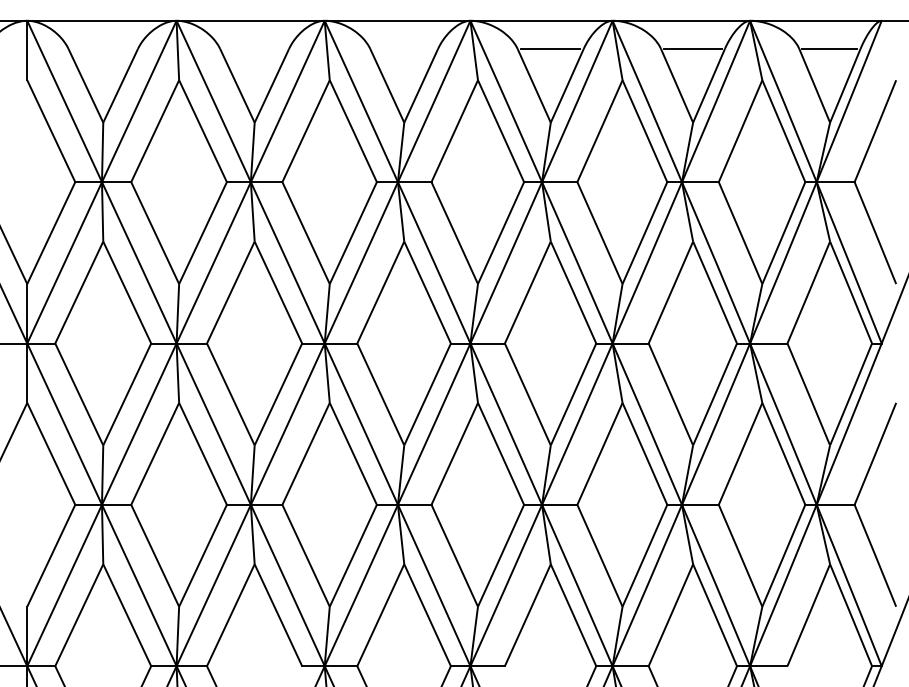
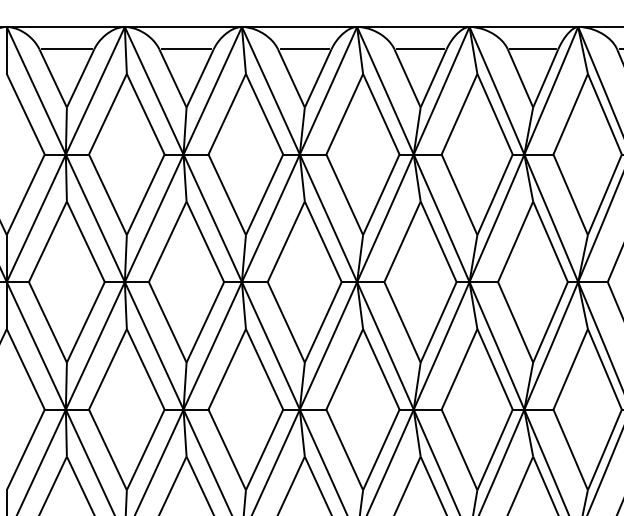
line: (103, 49) -> (67, 49), added
line: (254, 49) -> (186, 49), added
line: (403, 49) -> (304, 49), added

